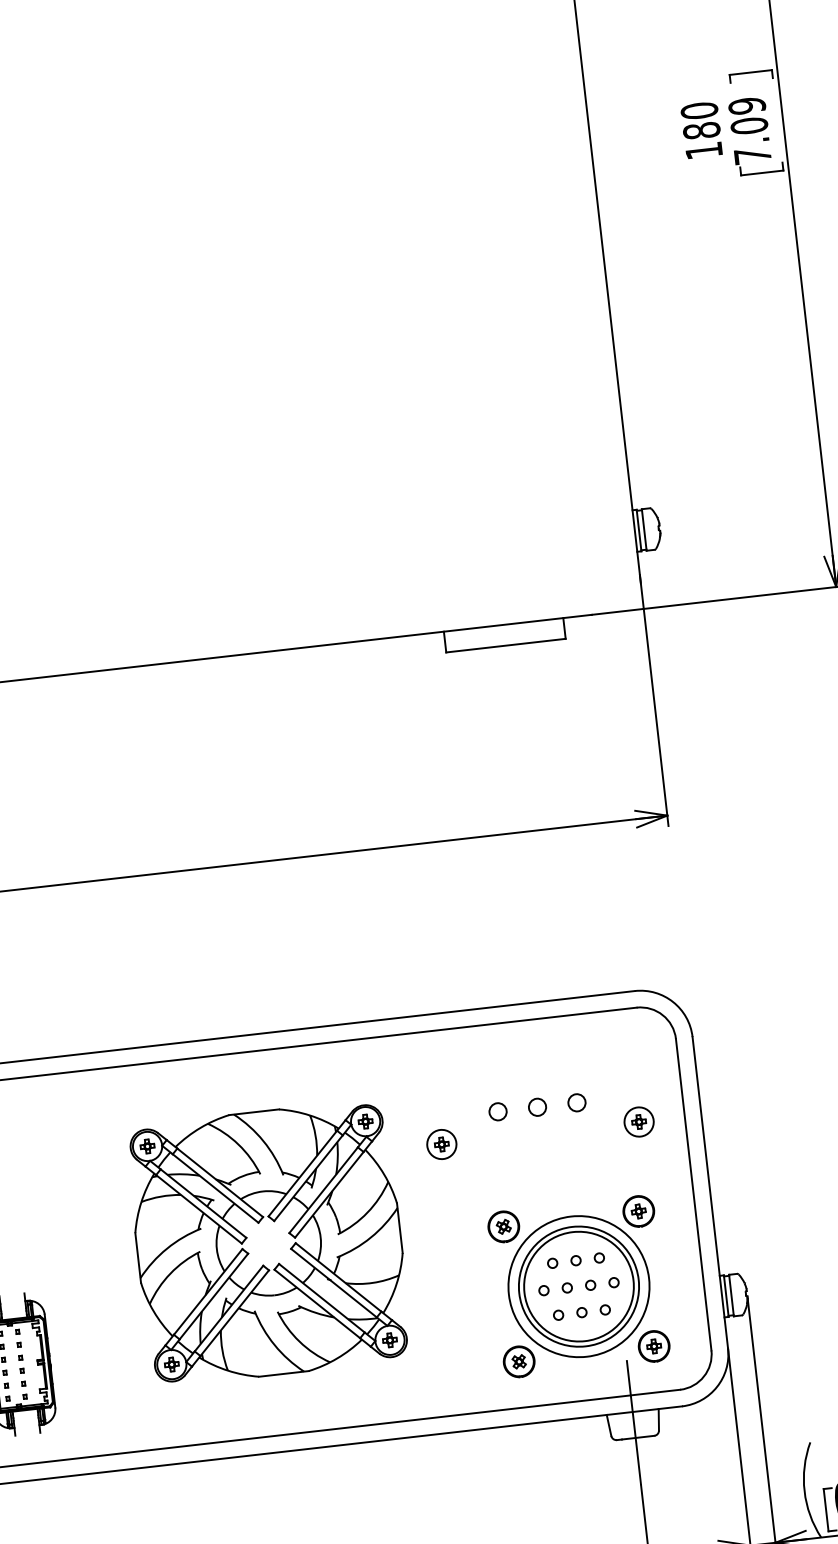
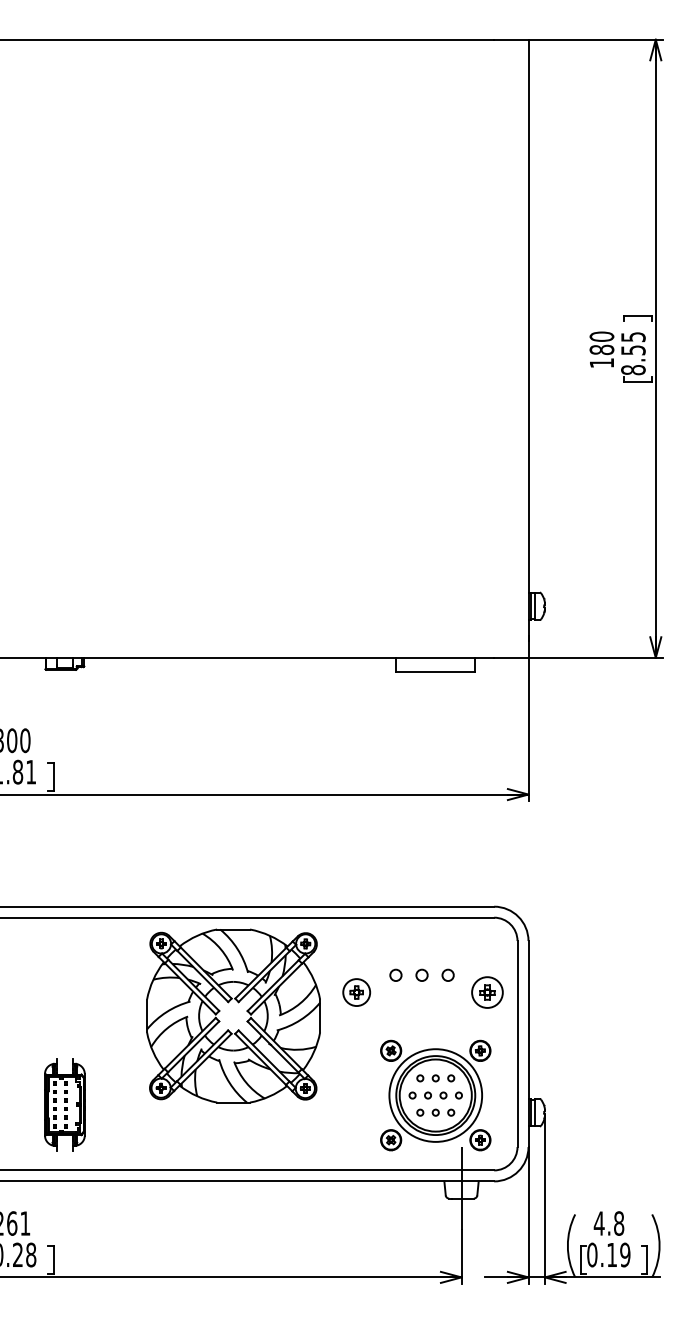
text: (750, 130) -> (633, 353), 7.09 -> 8.55
part: (637, 1122) -> (486, 992), size x1.6
part: (441, 1144) -> (356, 992), size x1.4
part: (268, 1242) -> (233, 1015), moved

